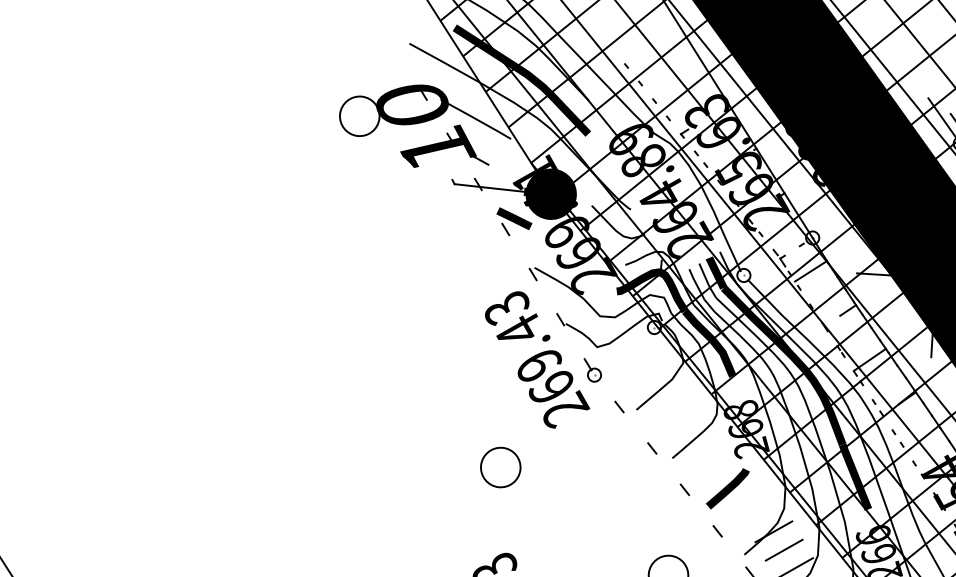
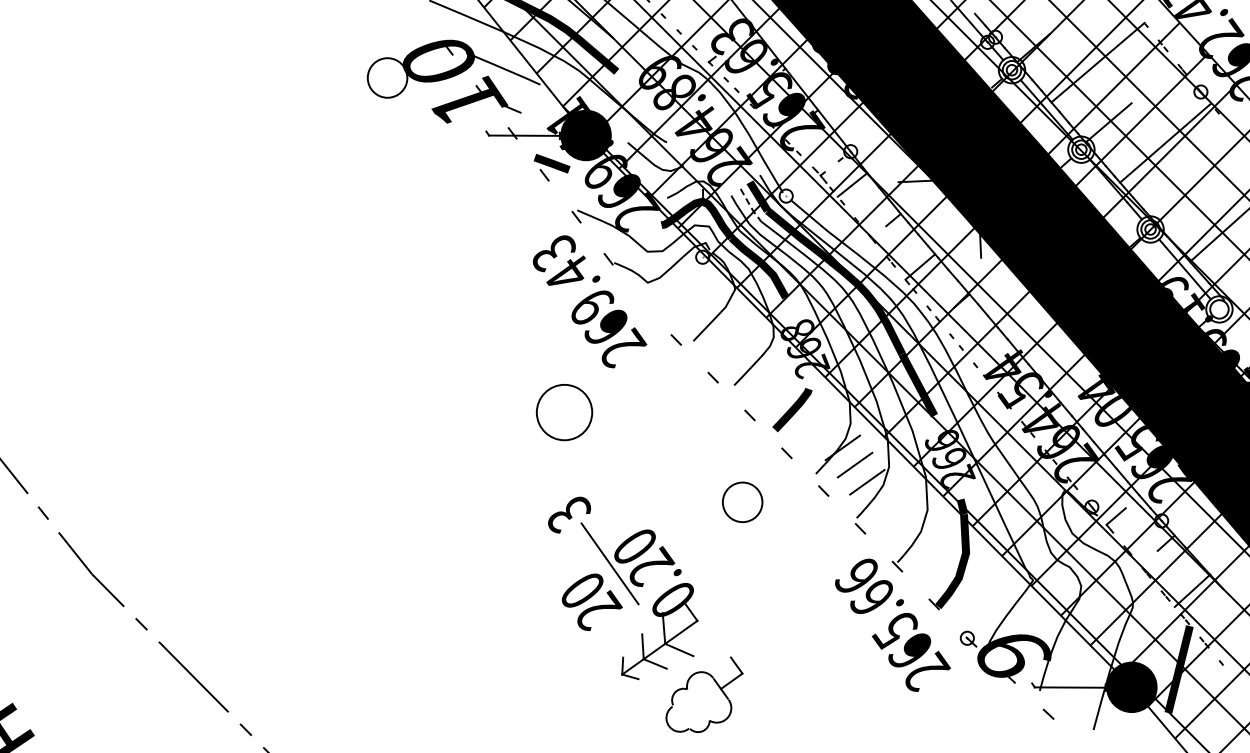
line: (707, 282) -> (750, 206), solid -> dashed
part: (592, 370) -> (645, 306), removed
circle: (500, 467) -> (564, 412), size x1.4

